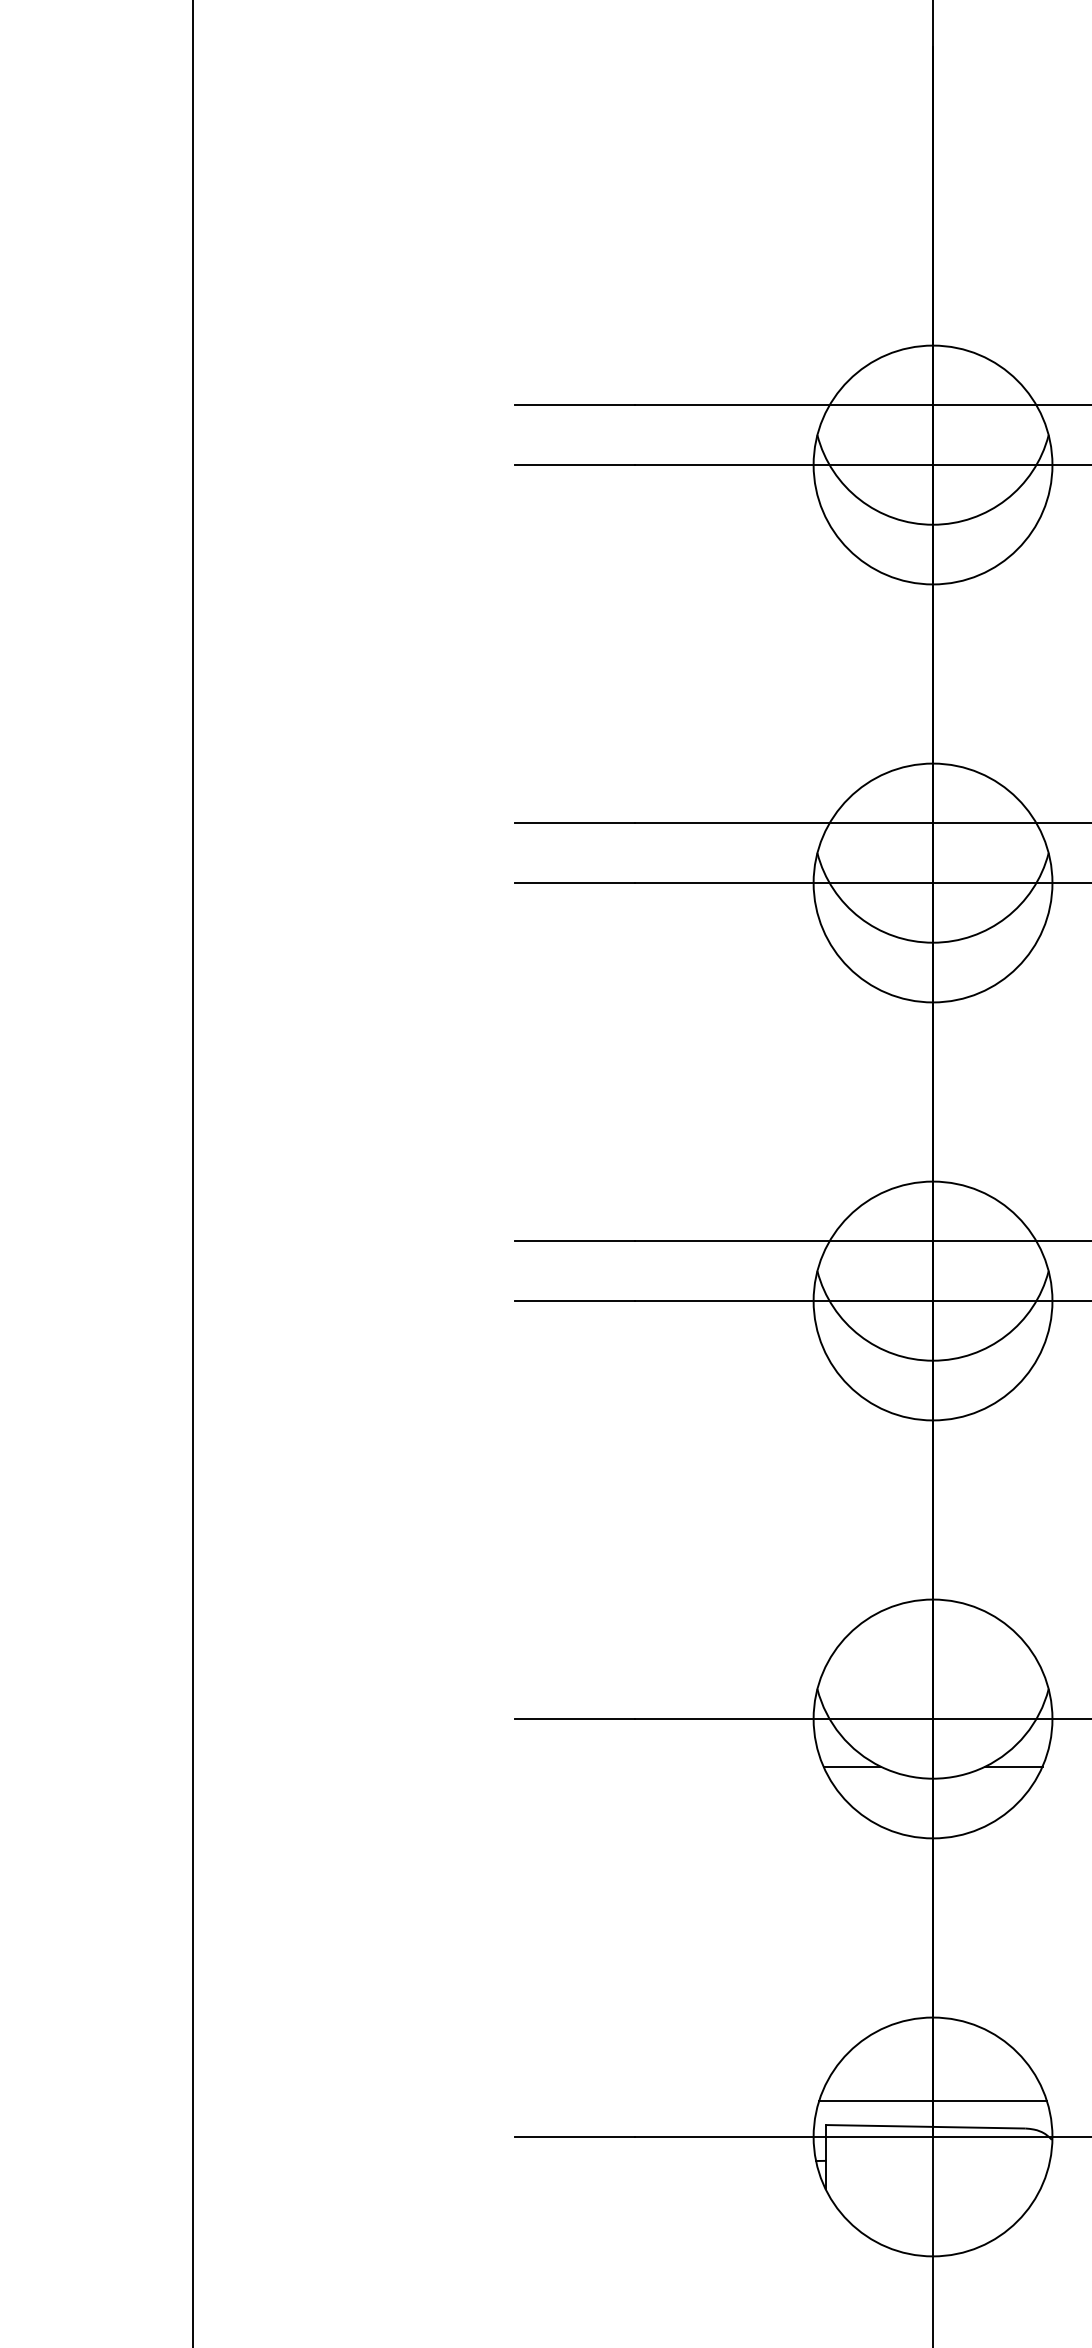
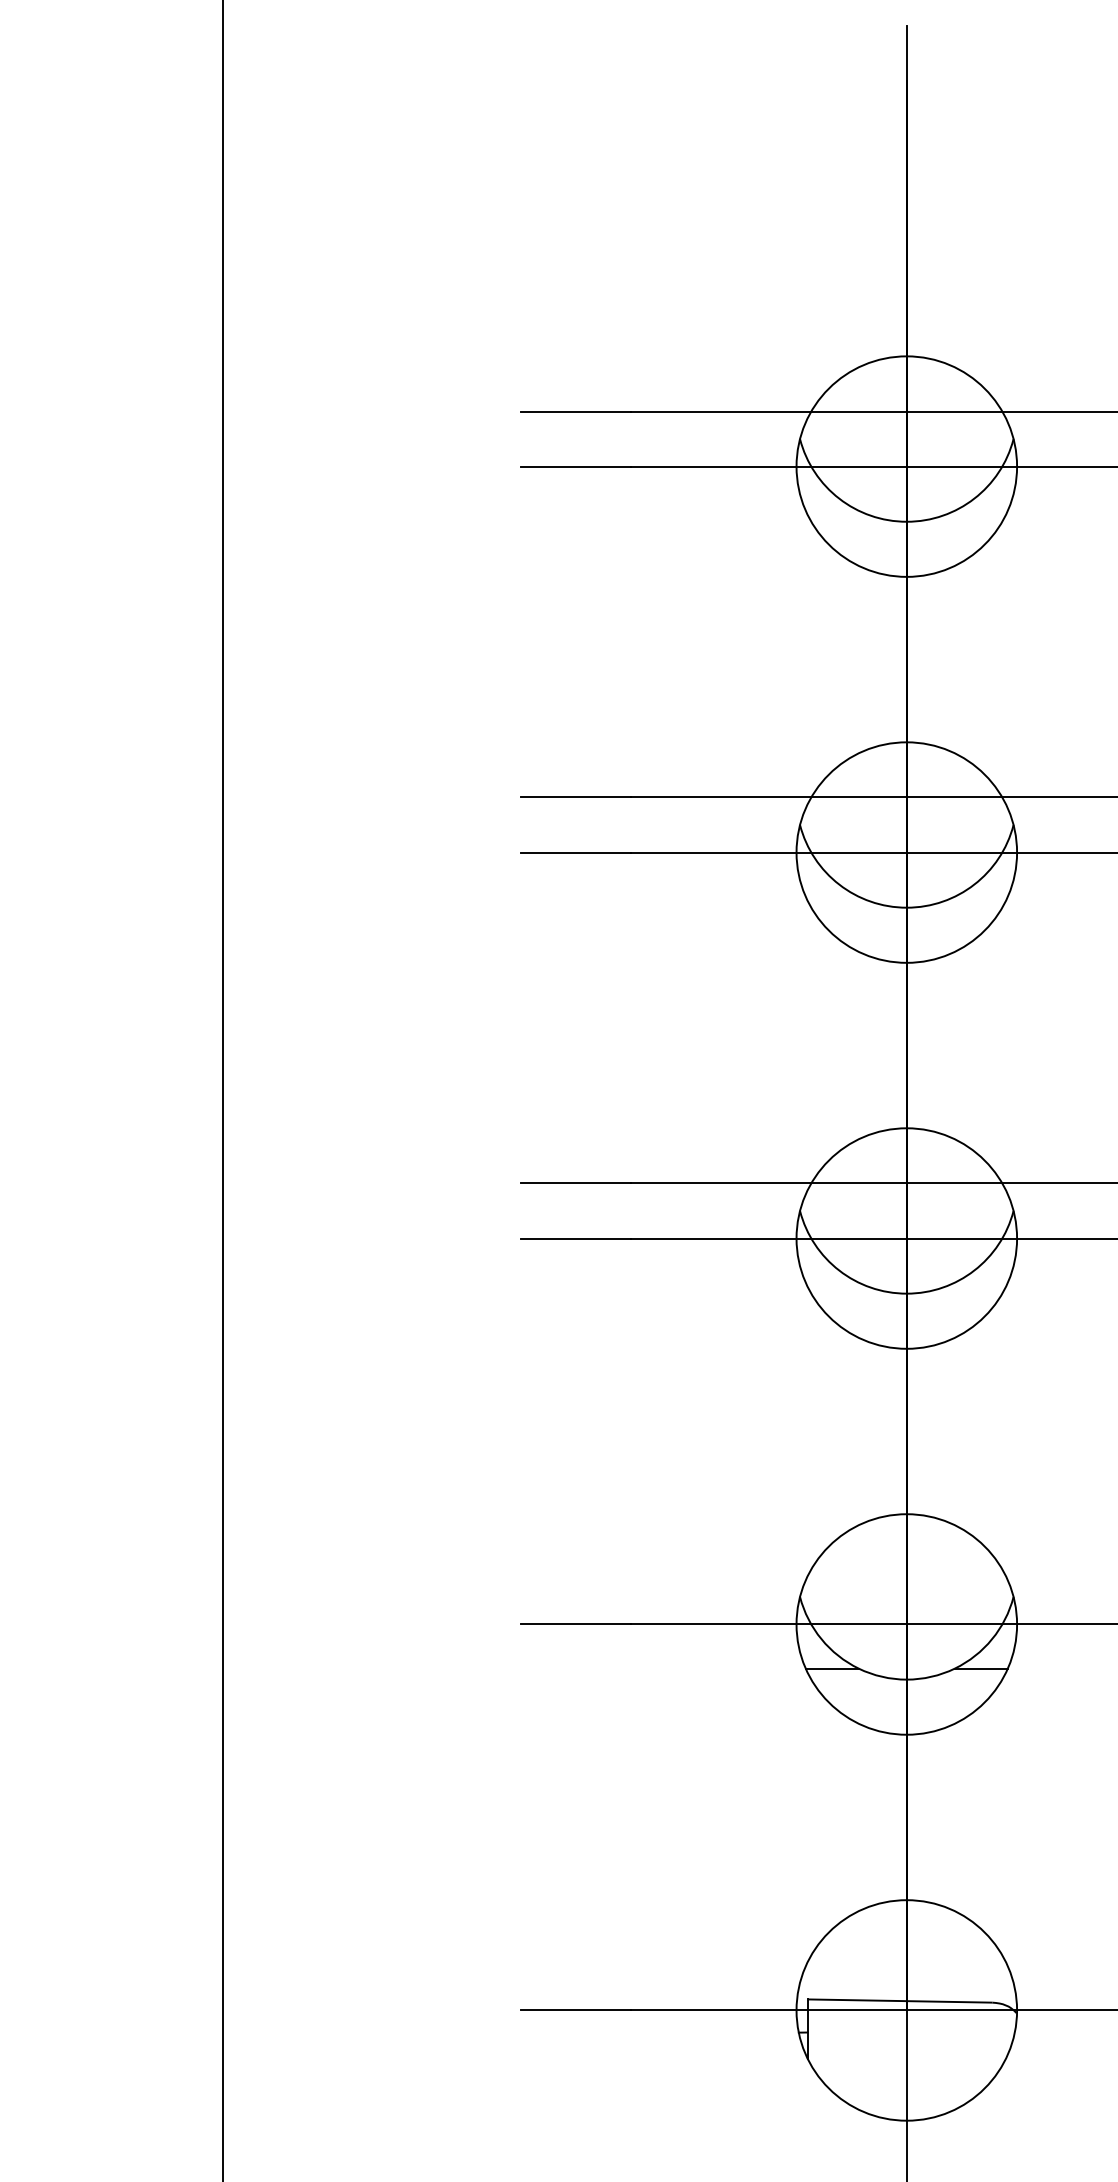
line: (932, 2101) -> (906, 1977), removed

